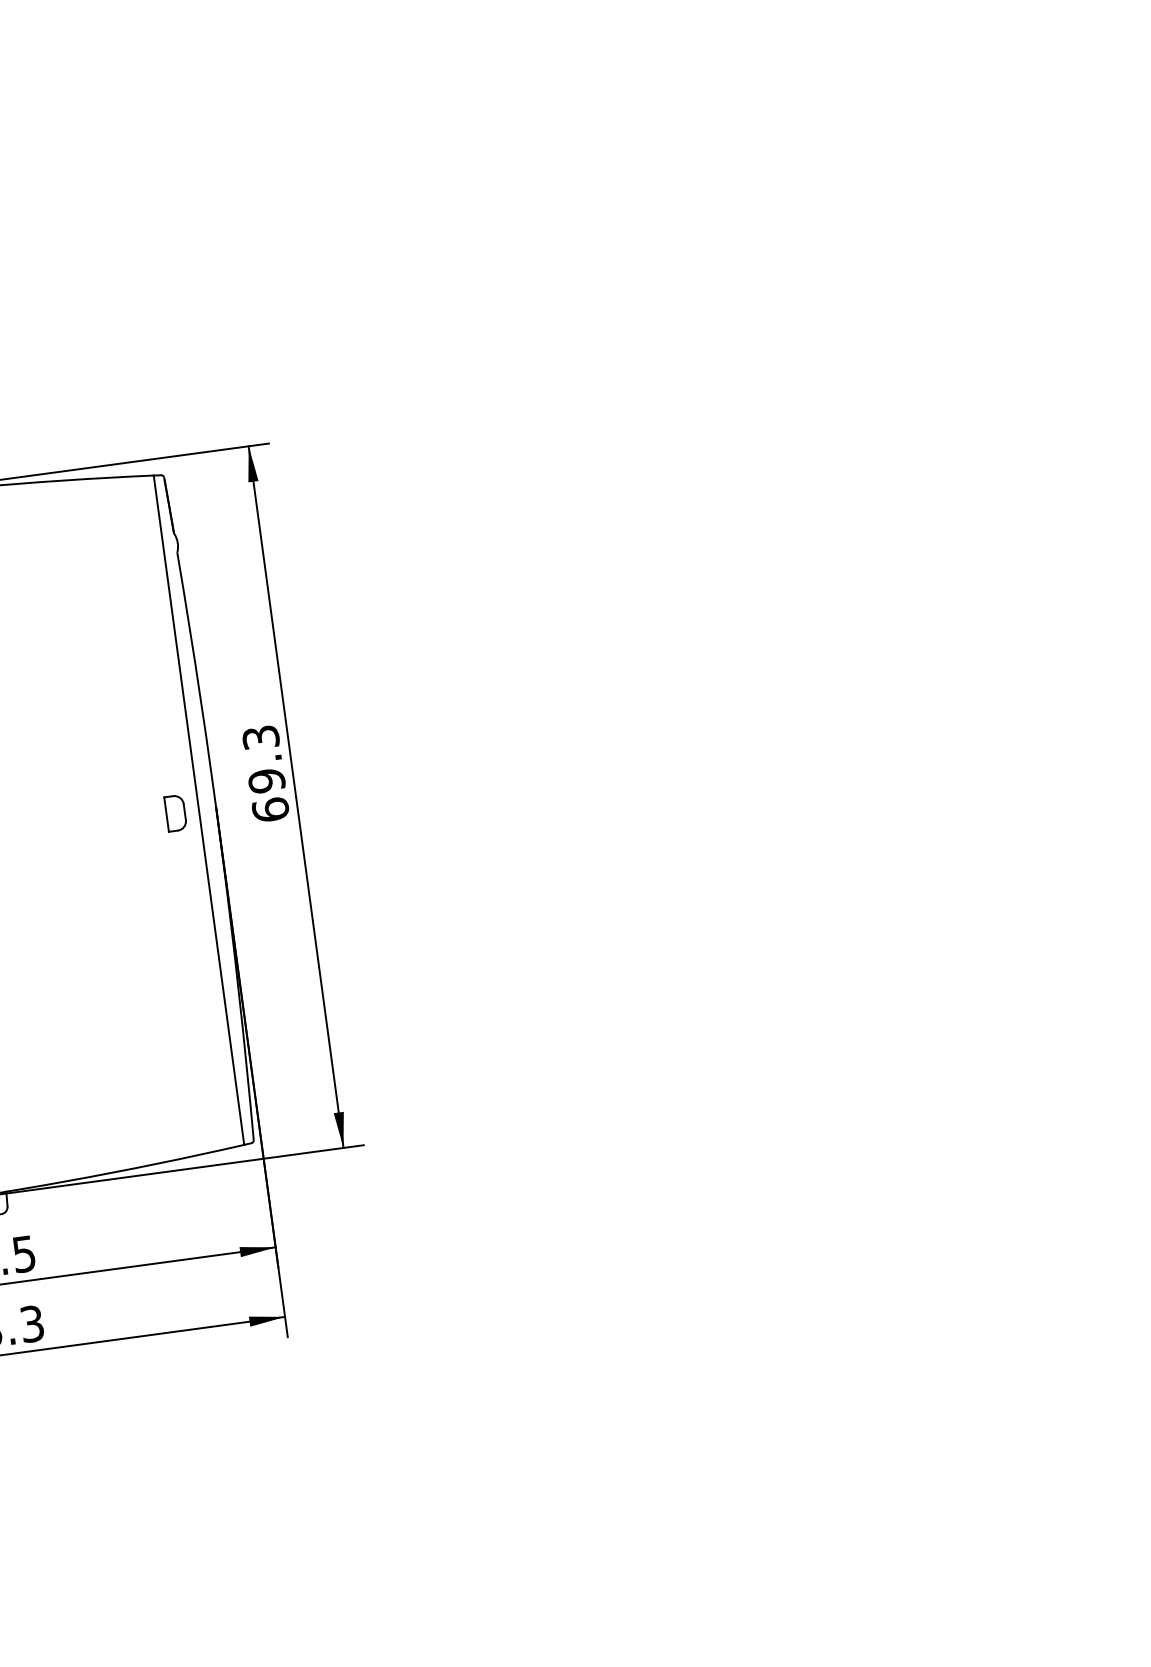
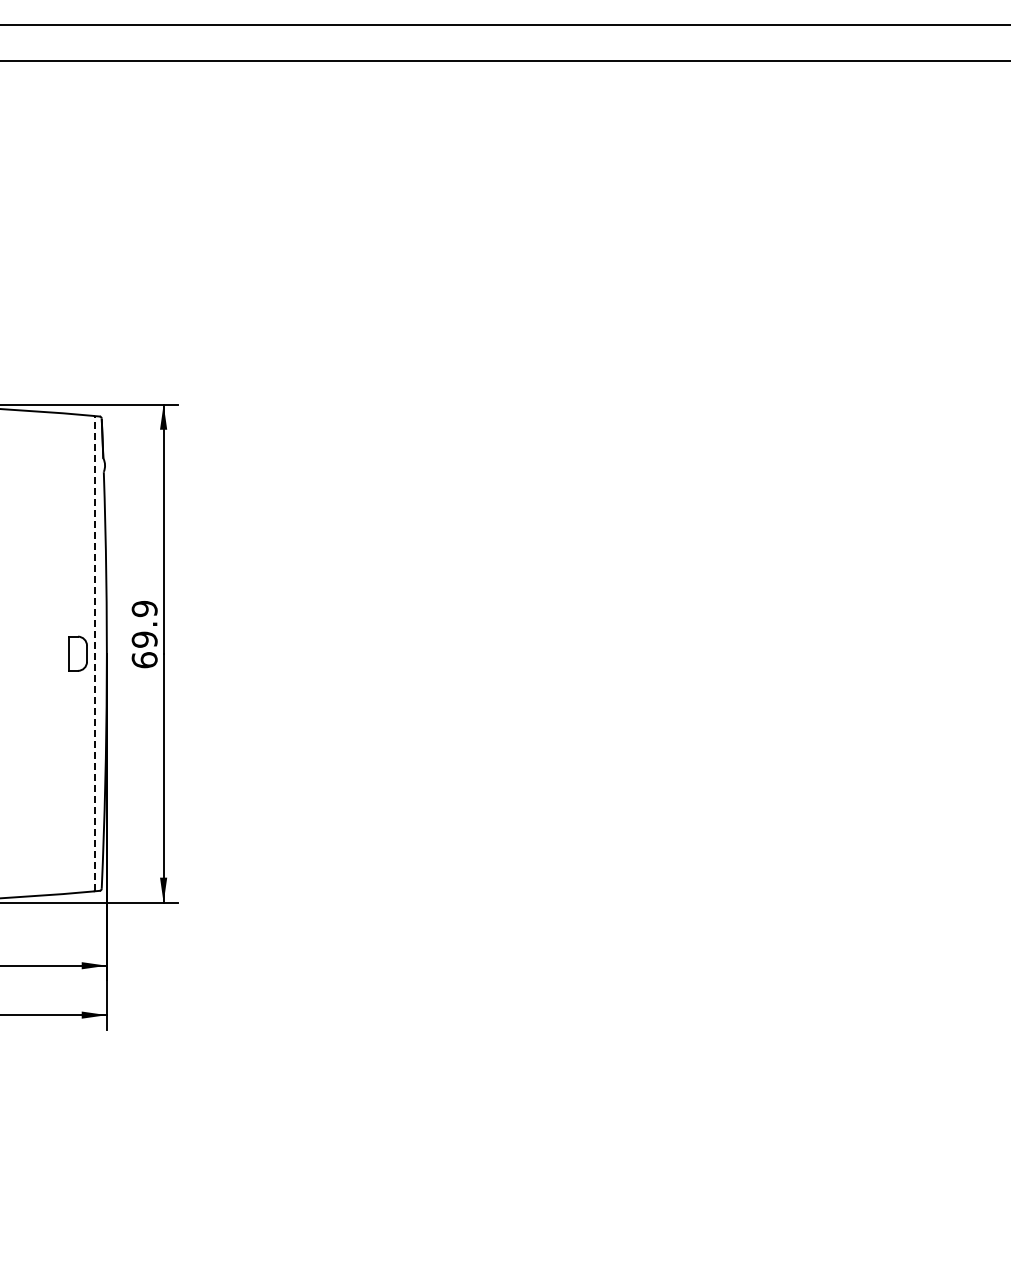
text: (260, 738) -> (144, 609), 69.3 -> 69.9
line: (198, 809) -> (94, 653), solid -> dashed
part: (176, 813) -> (78, 653), size x1.4

